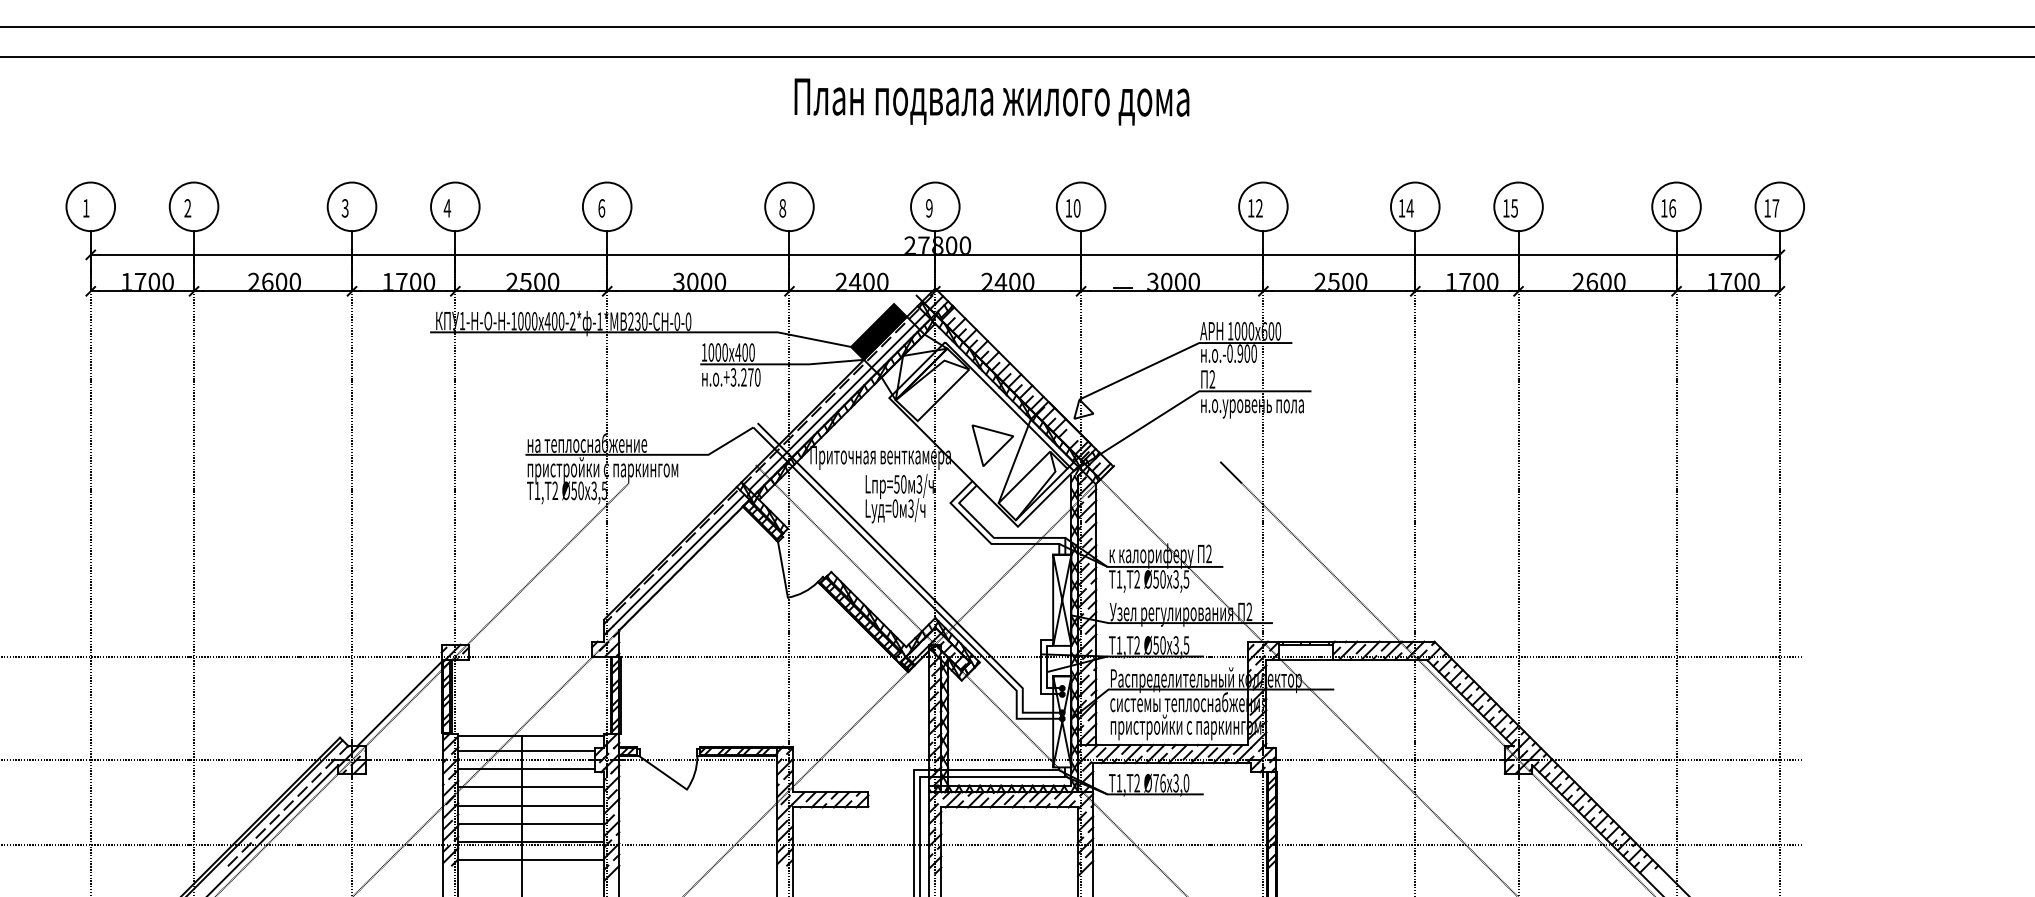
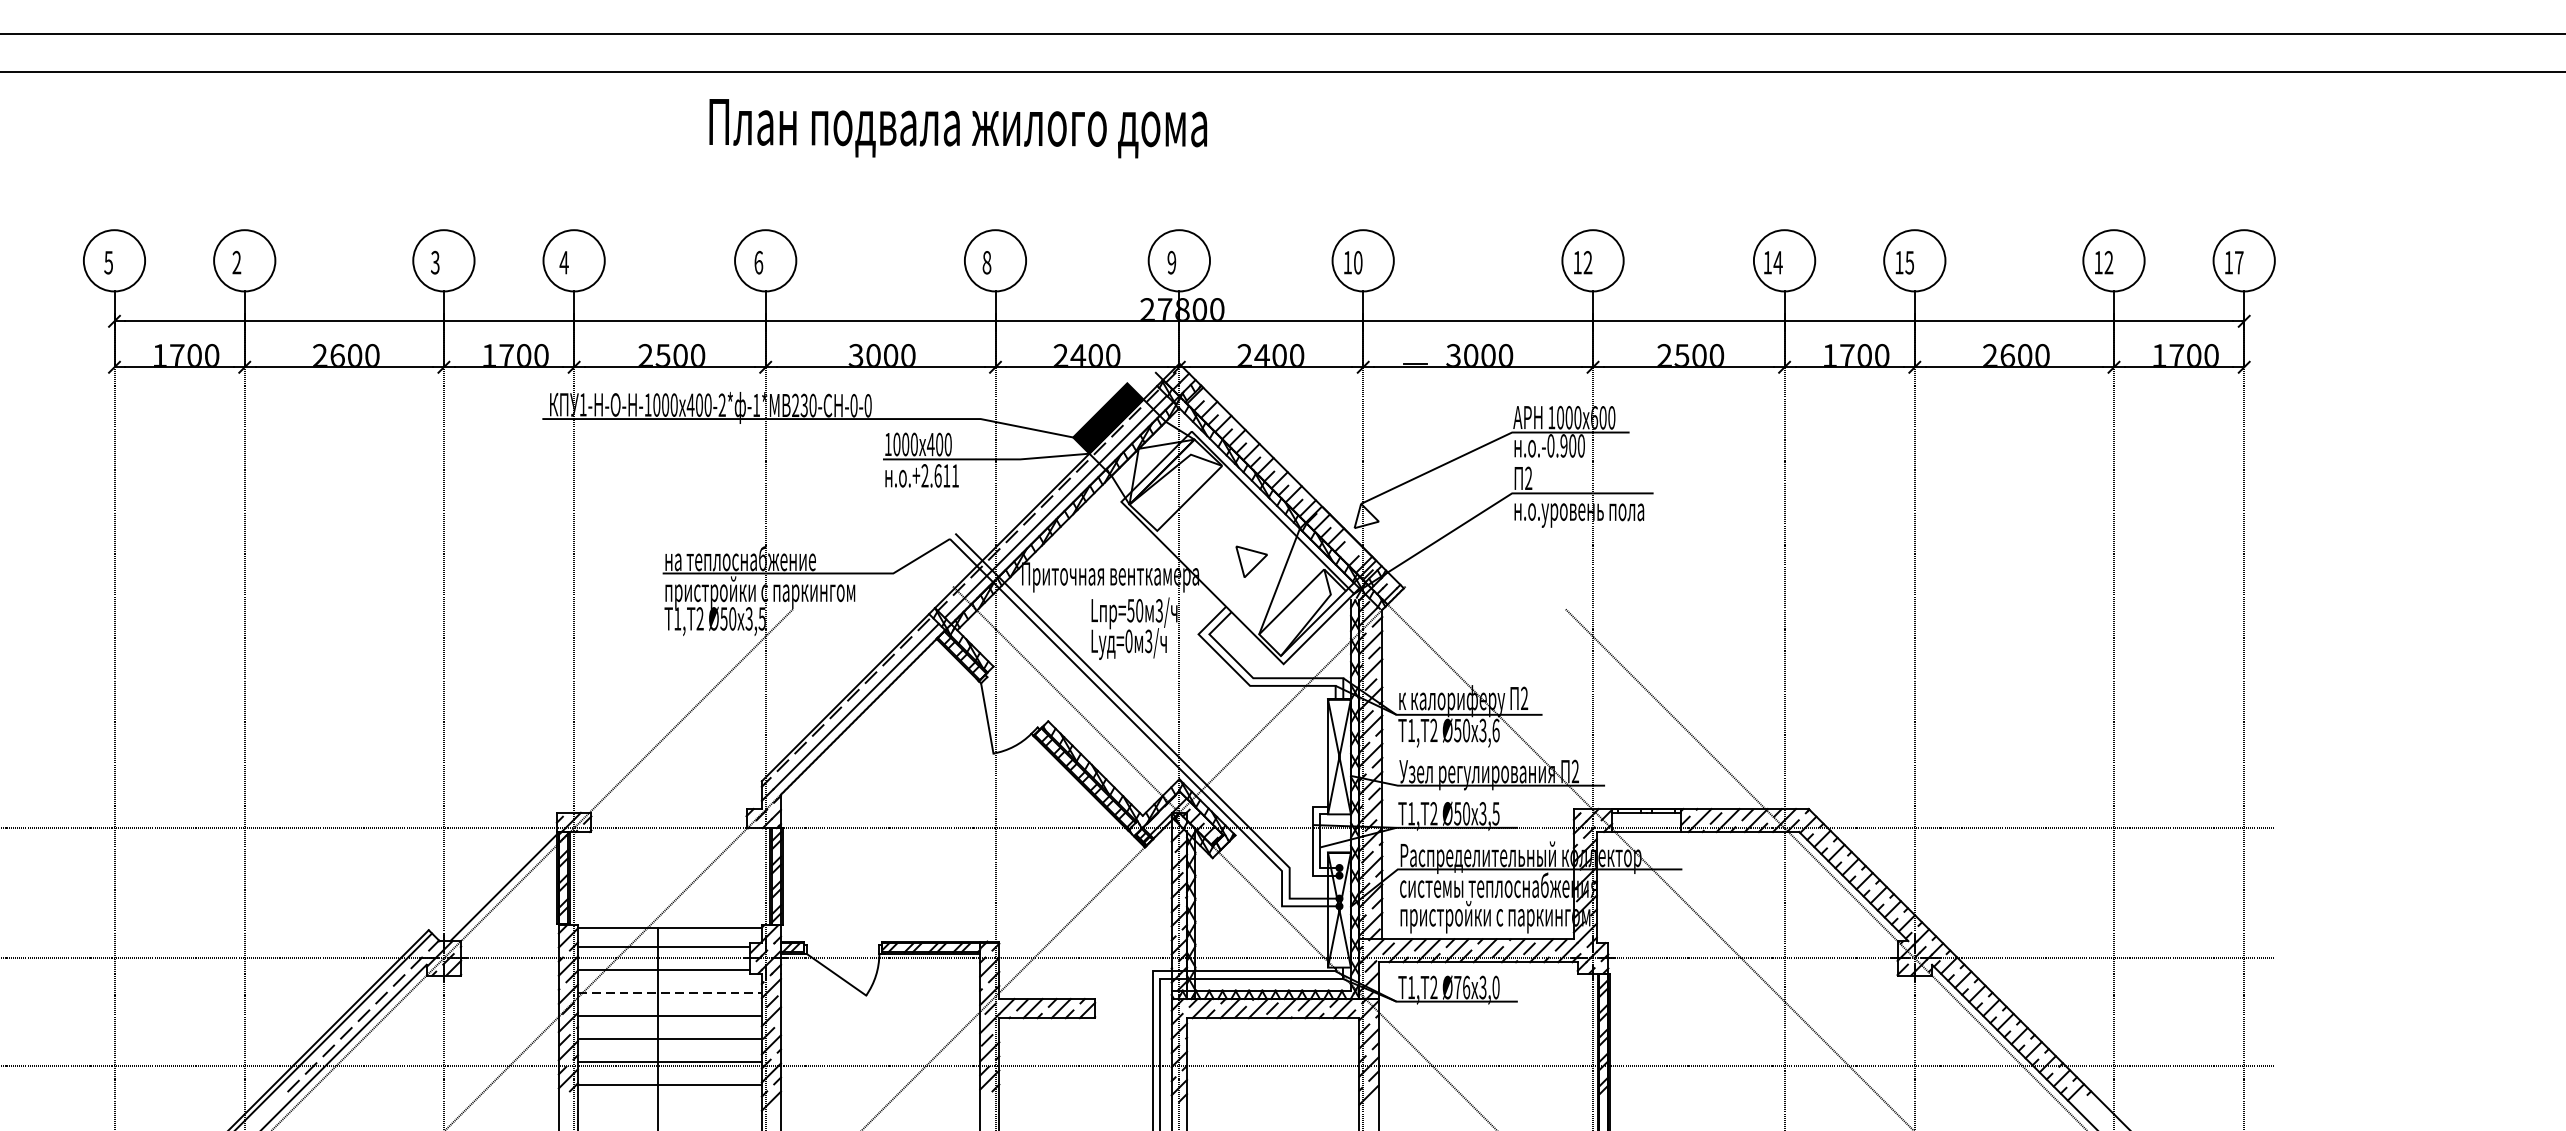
text: (991, 101) -> (957, 127), moved
text: (85, 208) -> (107, 262), 1 -> 5
text: (1672, 208) -> (2108, 262), 16 -> 12
text: (745, 377) -> (940, 475), .+3.270 -> .+2.611
part: (992, 445) -> (1251, 561), size x0.6
line: (1230, 472) -> (1551, 595), removed
text: (1186, 579) -> (1496, 730), 3,5 -> 3,6
line: (531, 787) -> (670, 992), solid -> dashed

